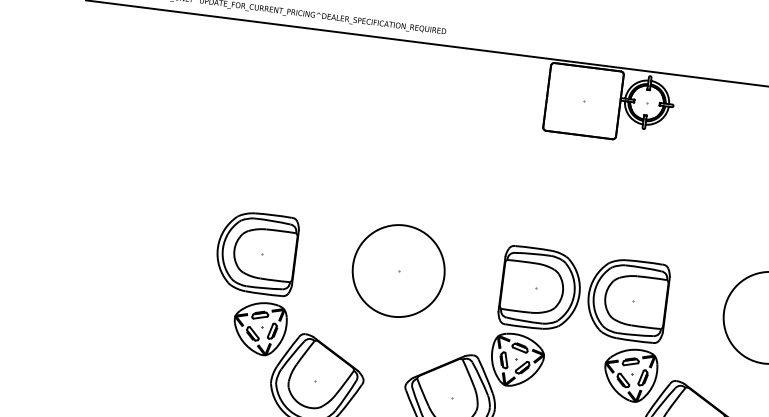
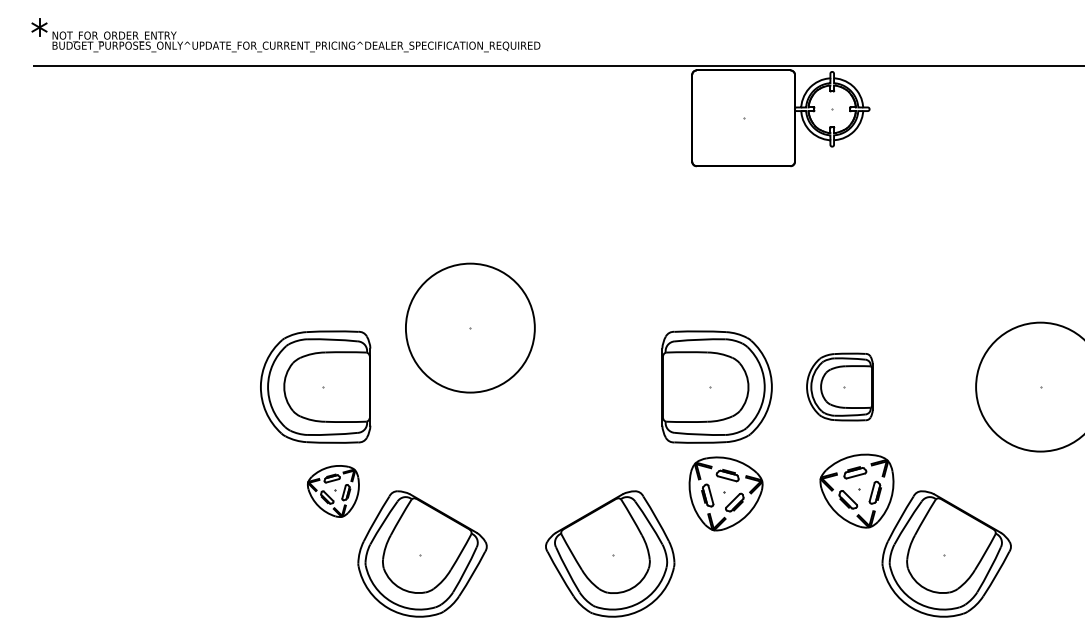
part: (398, 270) -> (470, 327), moved
part: (627, 299) -> (839, 386), size x0.6
part: (259, 328) -> (333, 491), size x0.7
part: (516, 360) -> (725, 493), moved

